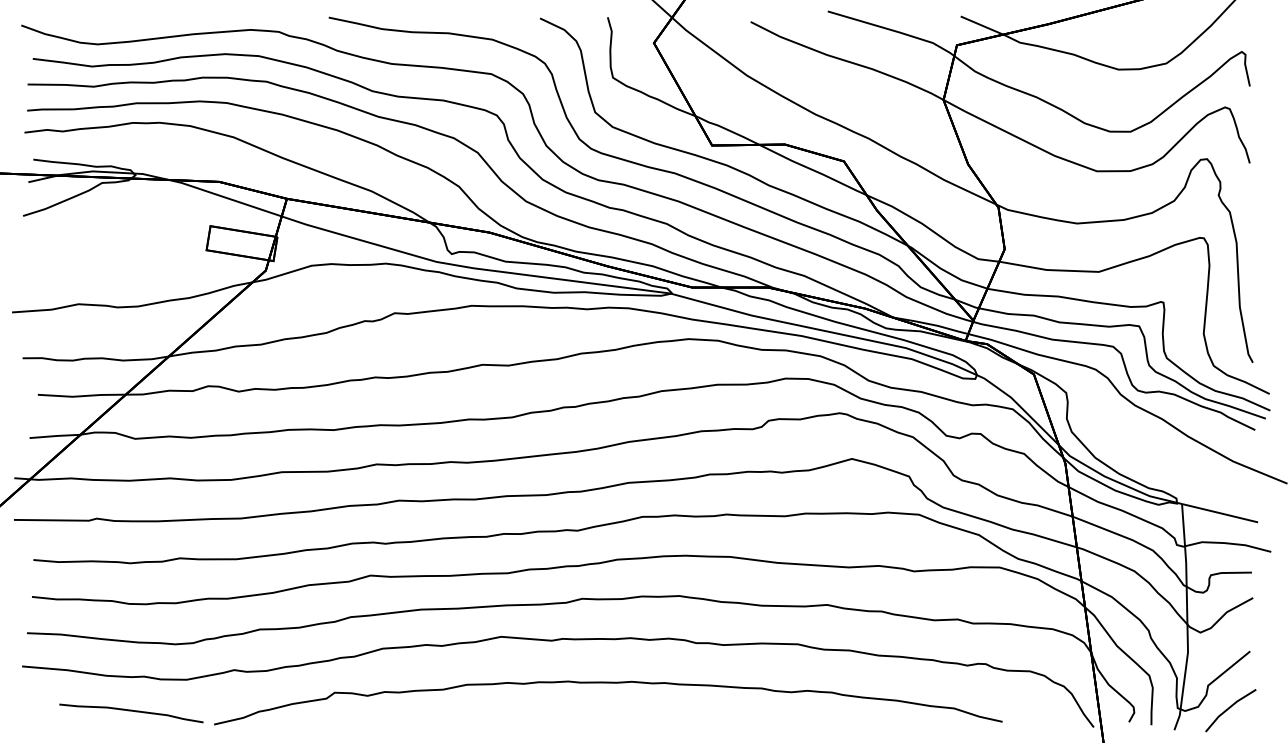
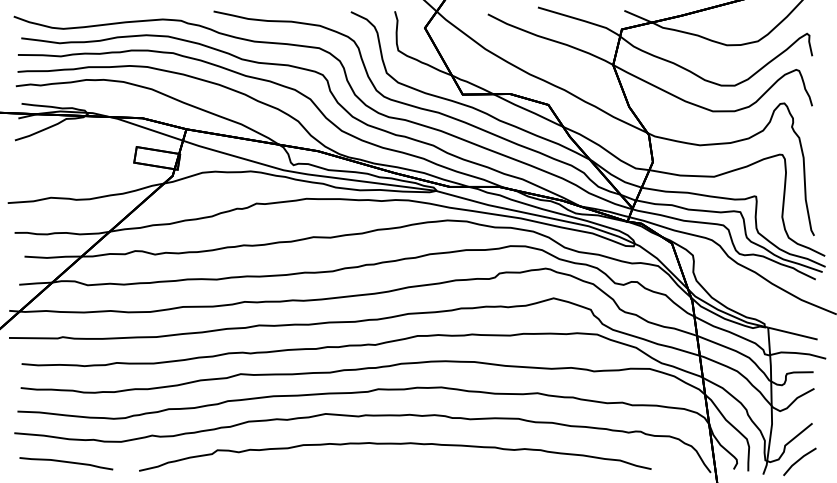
curve: (131, 711) -> (66, 462), moved

